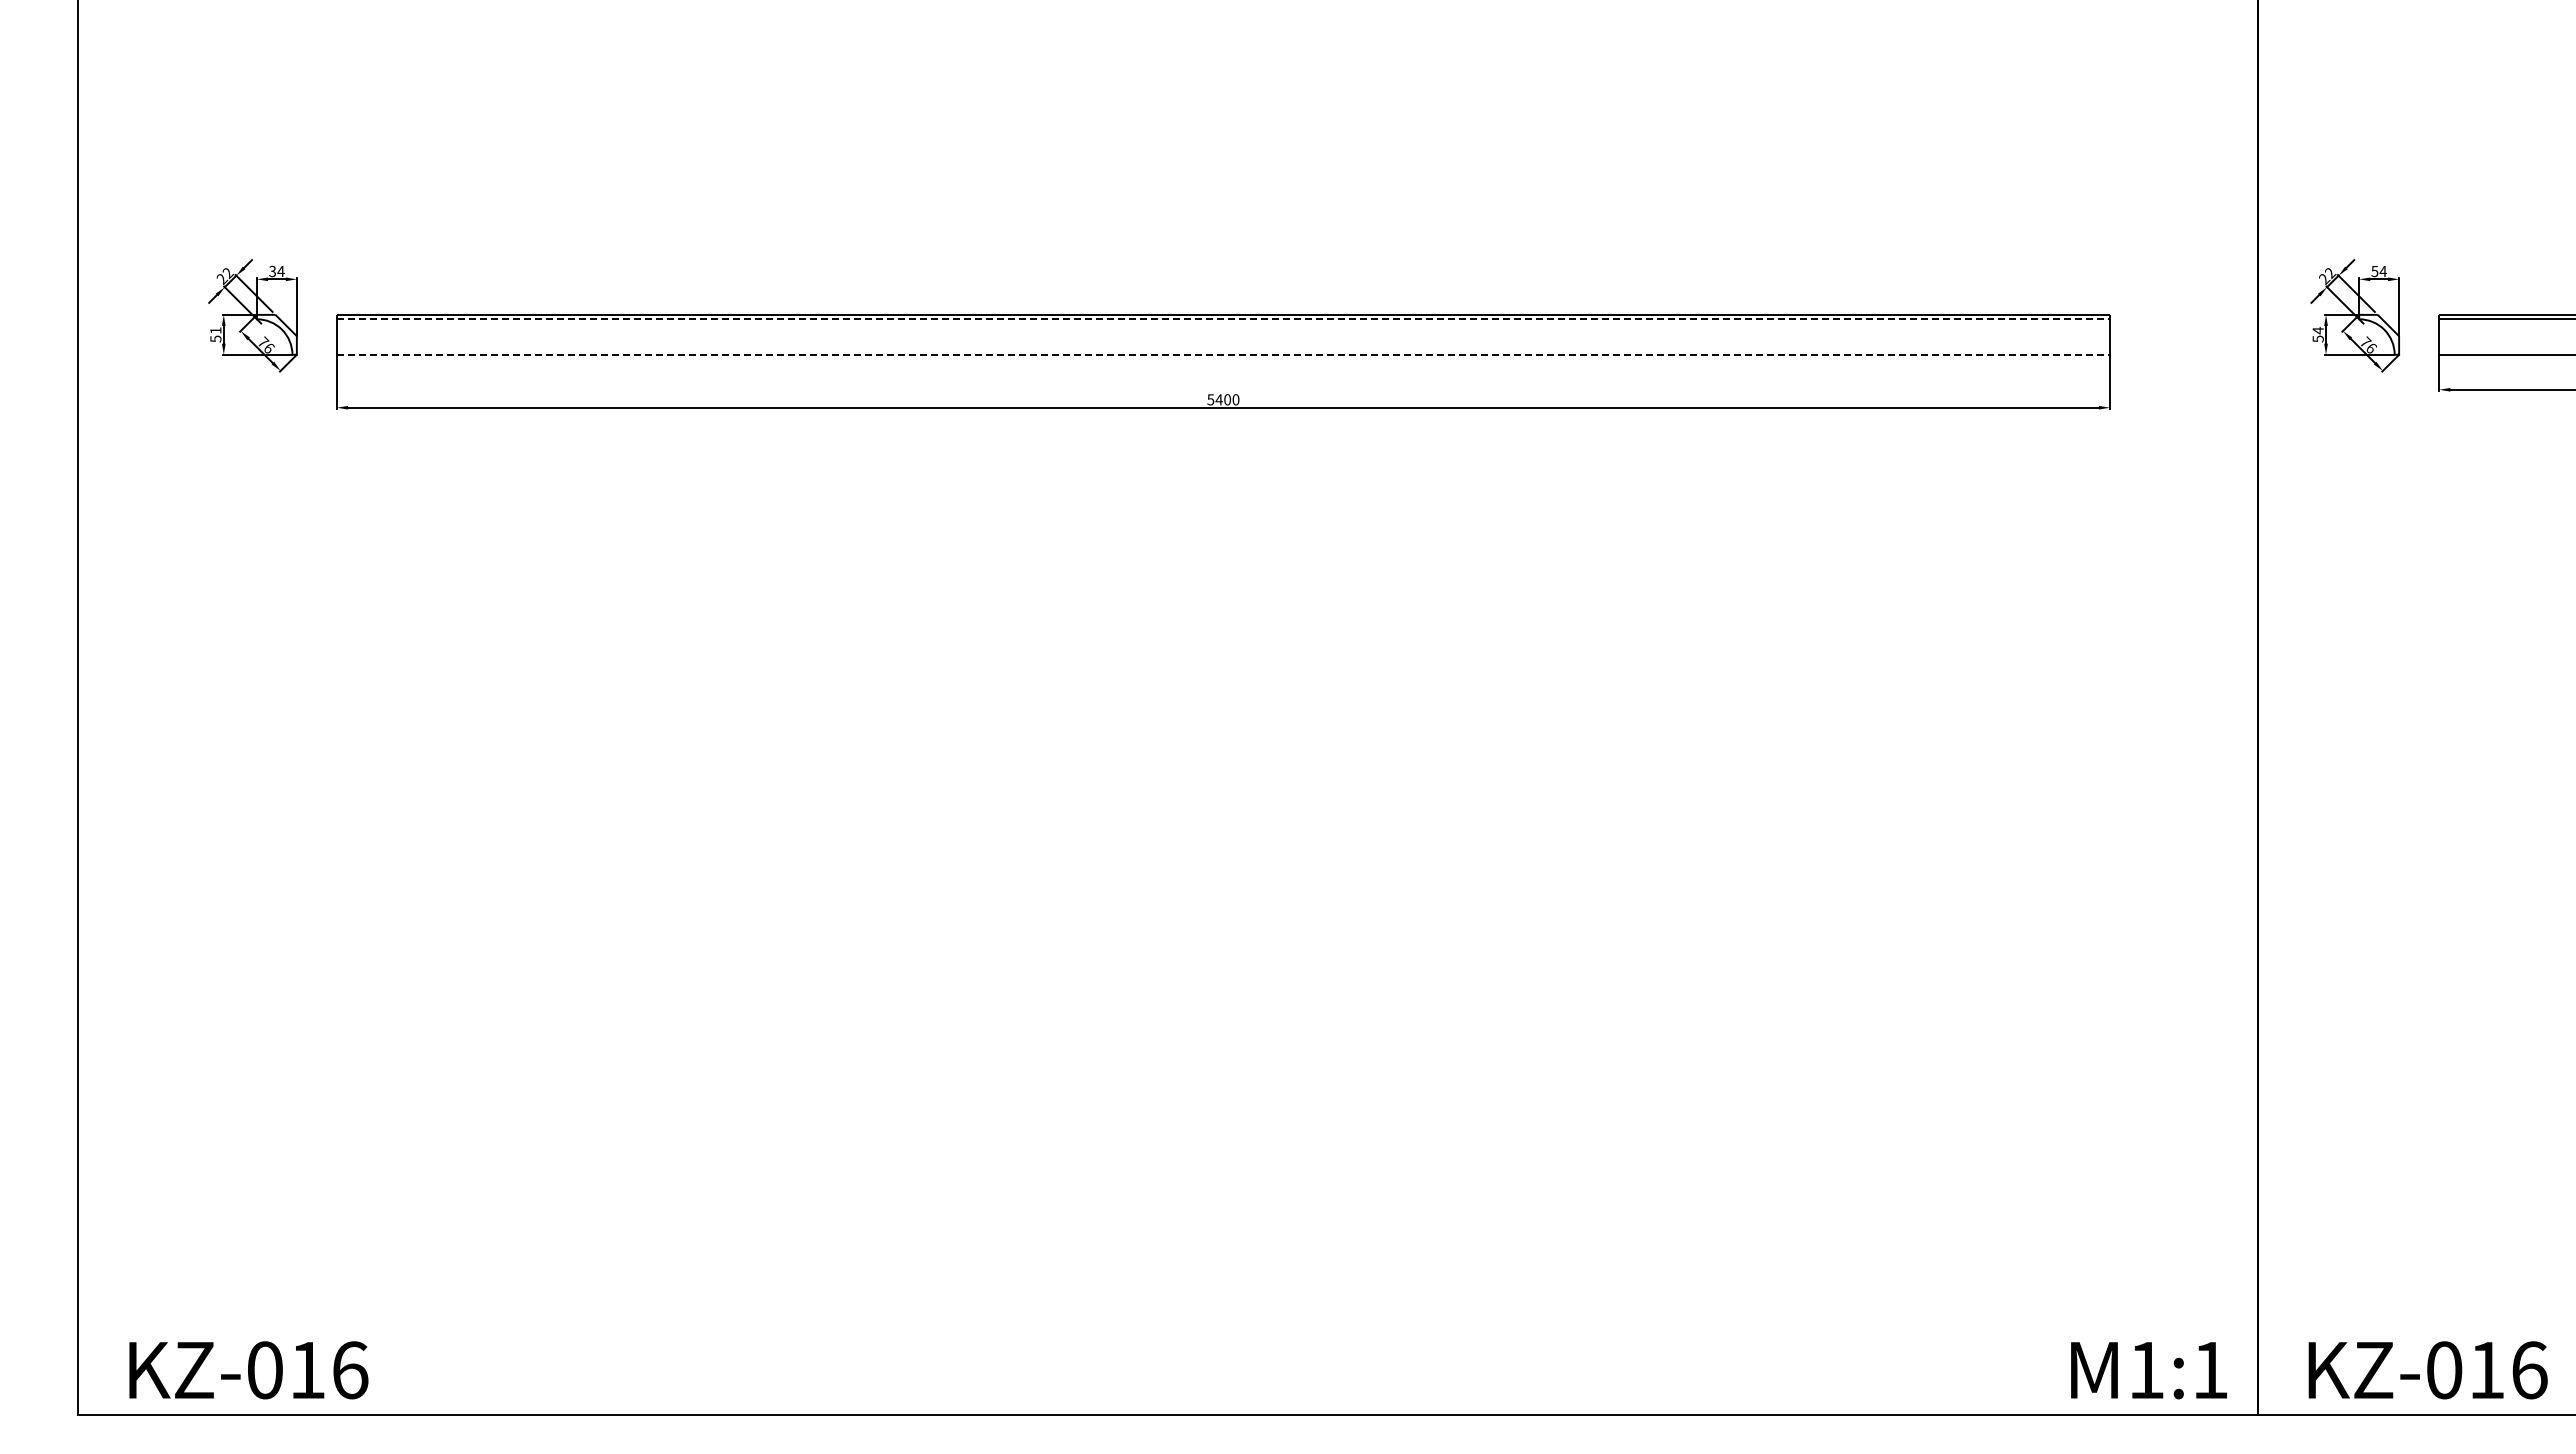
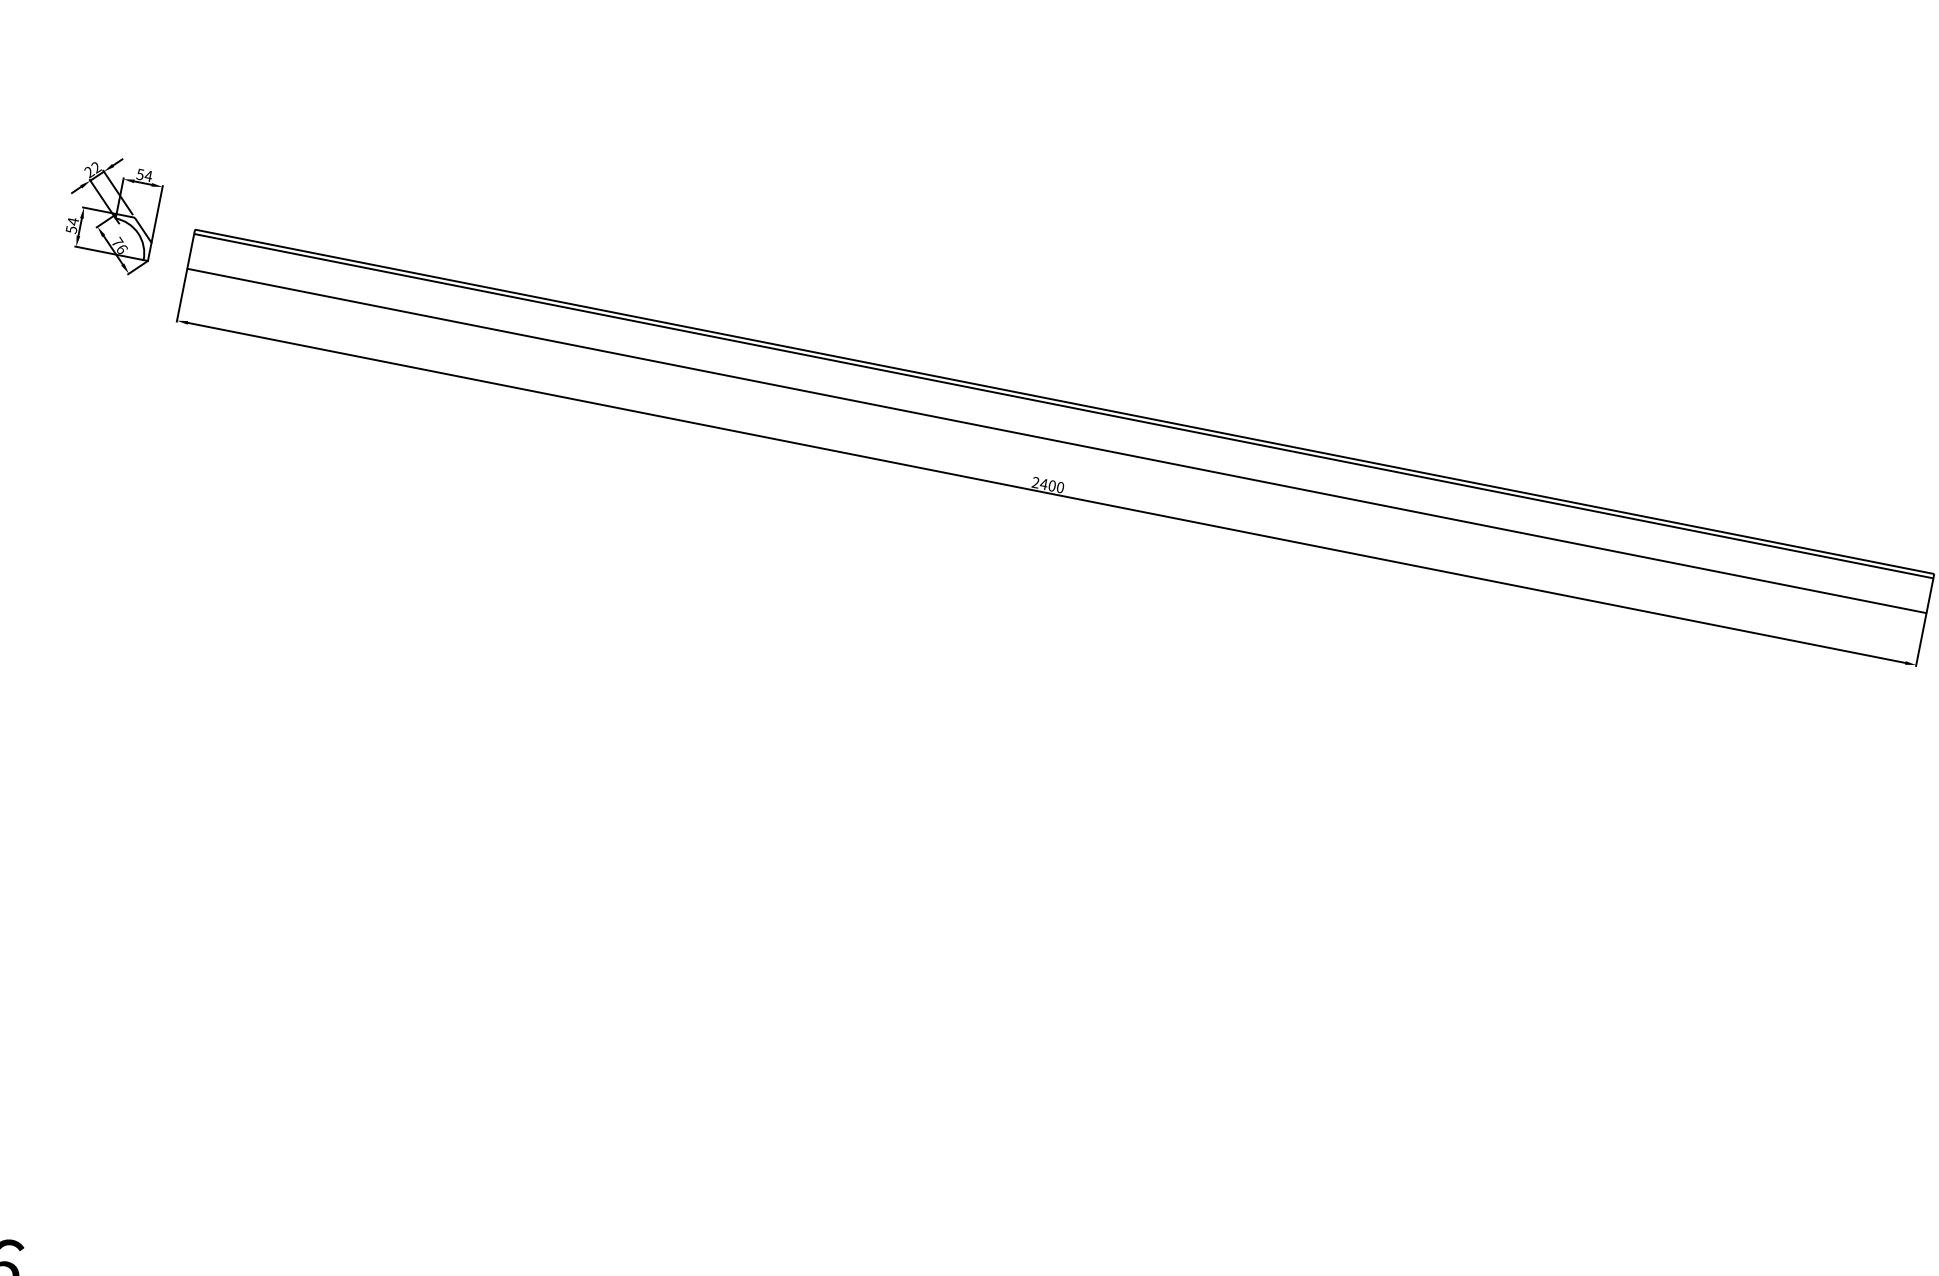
text: (272, 270) -> (140, 173), 34 -> 54
line: (1223, 319) -> (1063, 406), dashed -> solid
text: (215, 330) -> (72, 221), 51 -> 54
line: (1223, 354) -> (1057, 440), dashed -> solid
text: (1210, 399) -> (1035, 482), 5400 -> 2400

